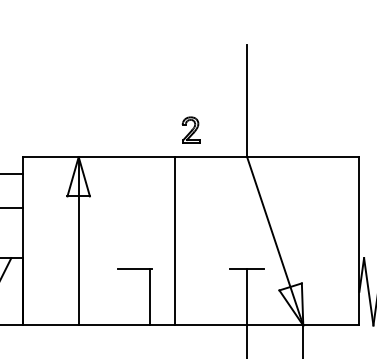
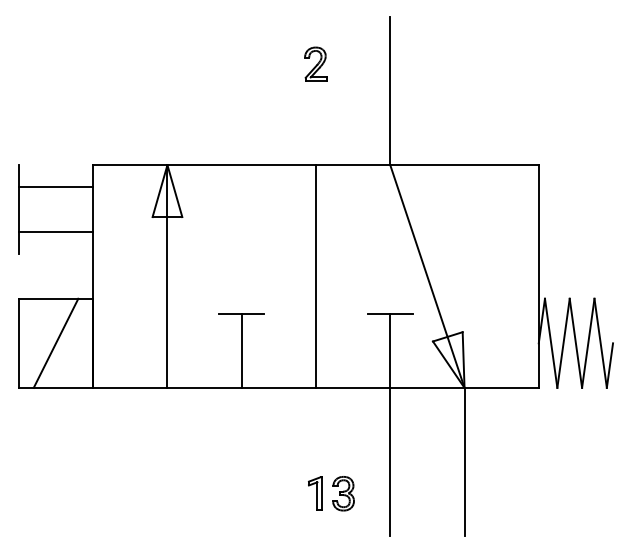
part: (190, 129) -> (315, 63), moved
line: (175, 241) -> (316, 276), moved
line: (149, 297) -> (241, 350), moved

